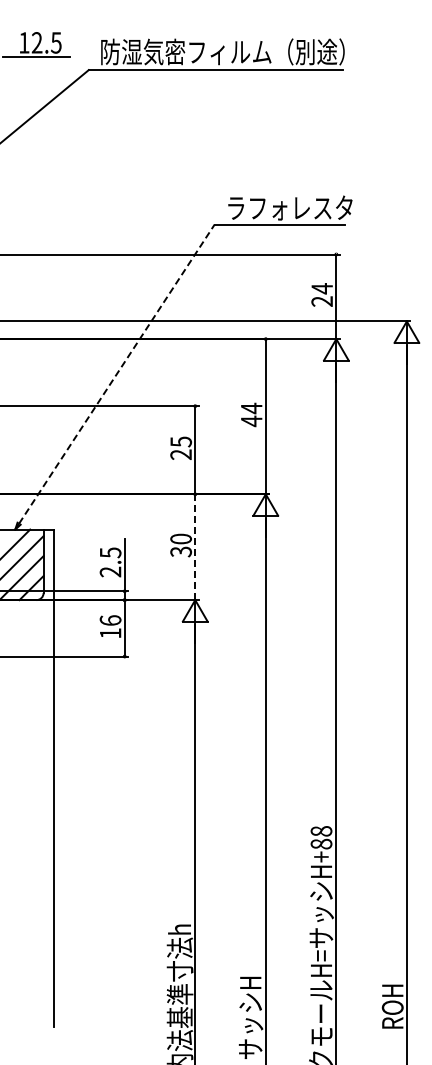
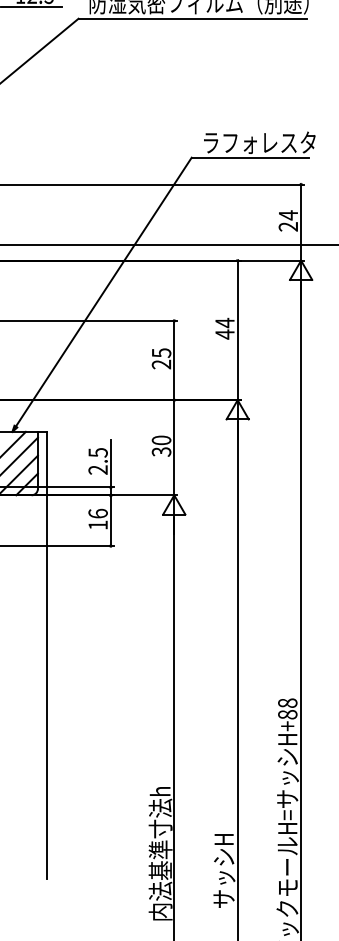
line: (116, 374) -> (103, 292), dashed -> solid
line: (195, 547) -> (174, 447), dashed -> solid

